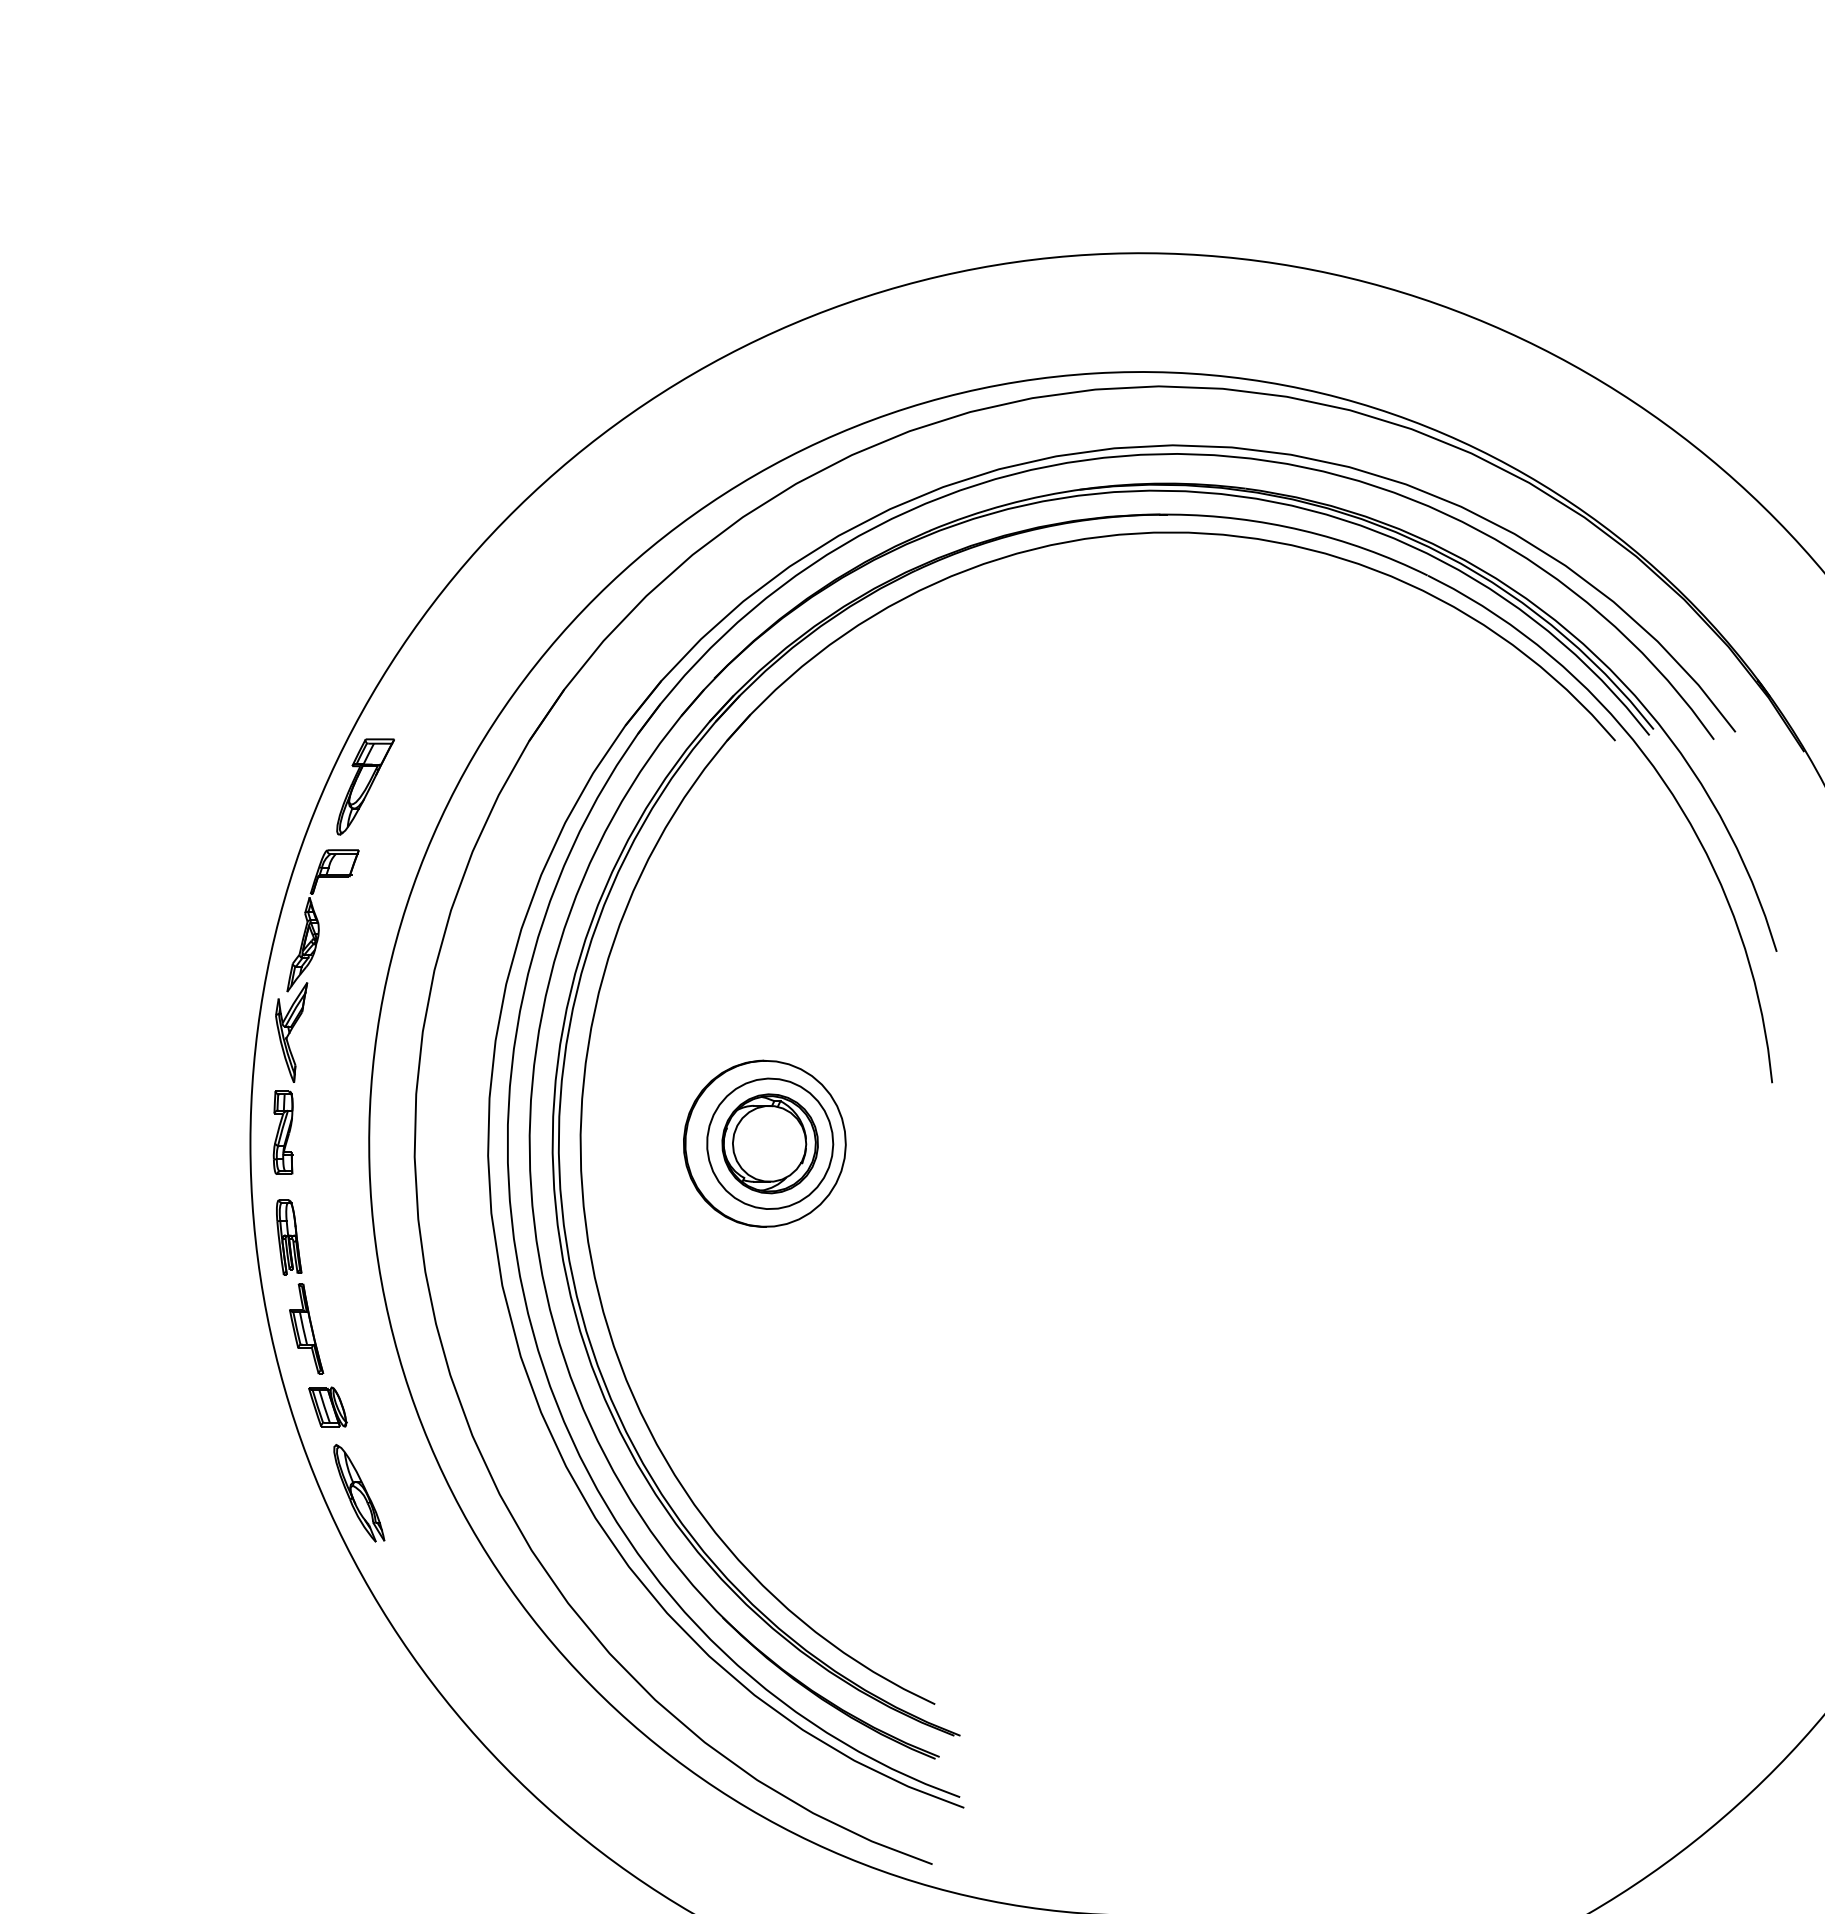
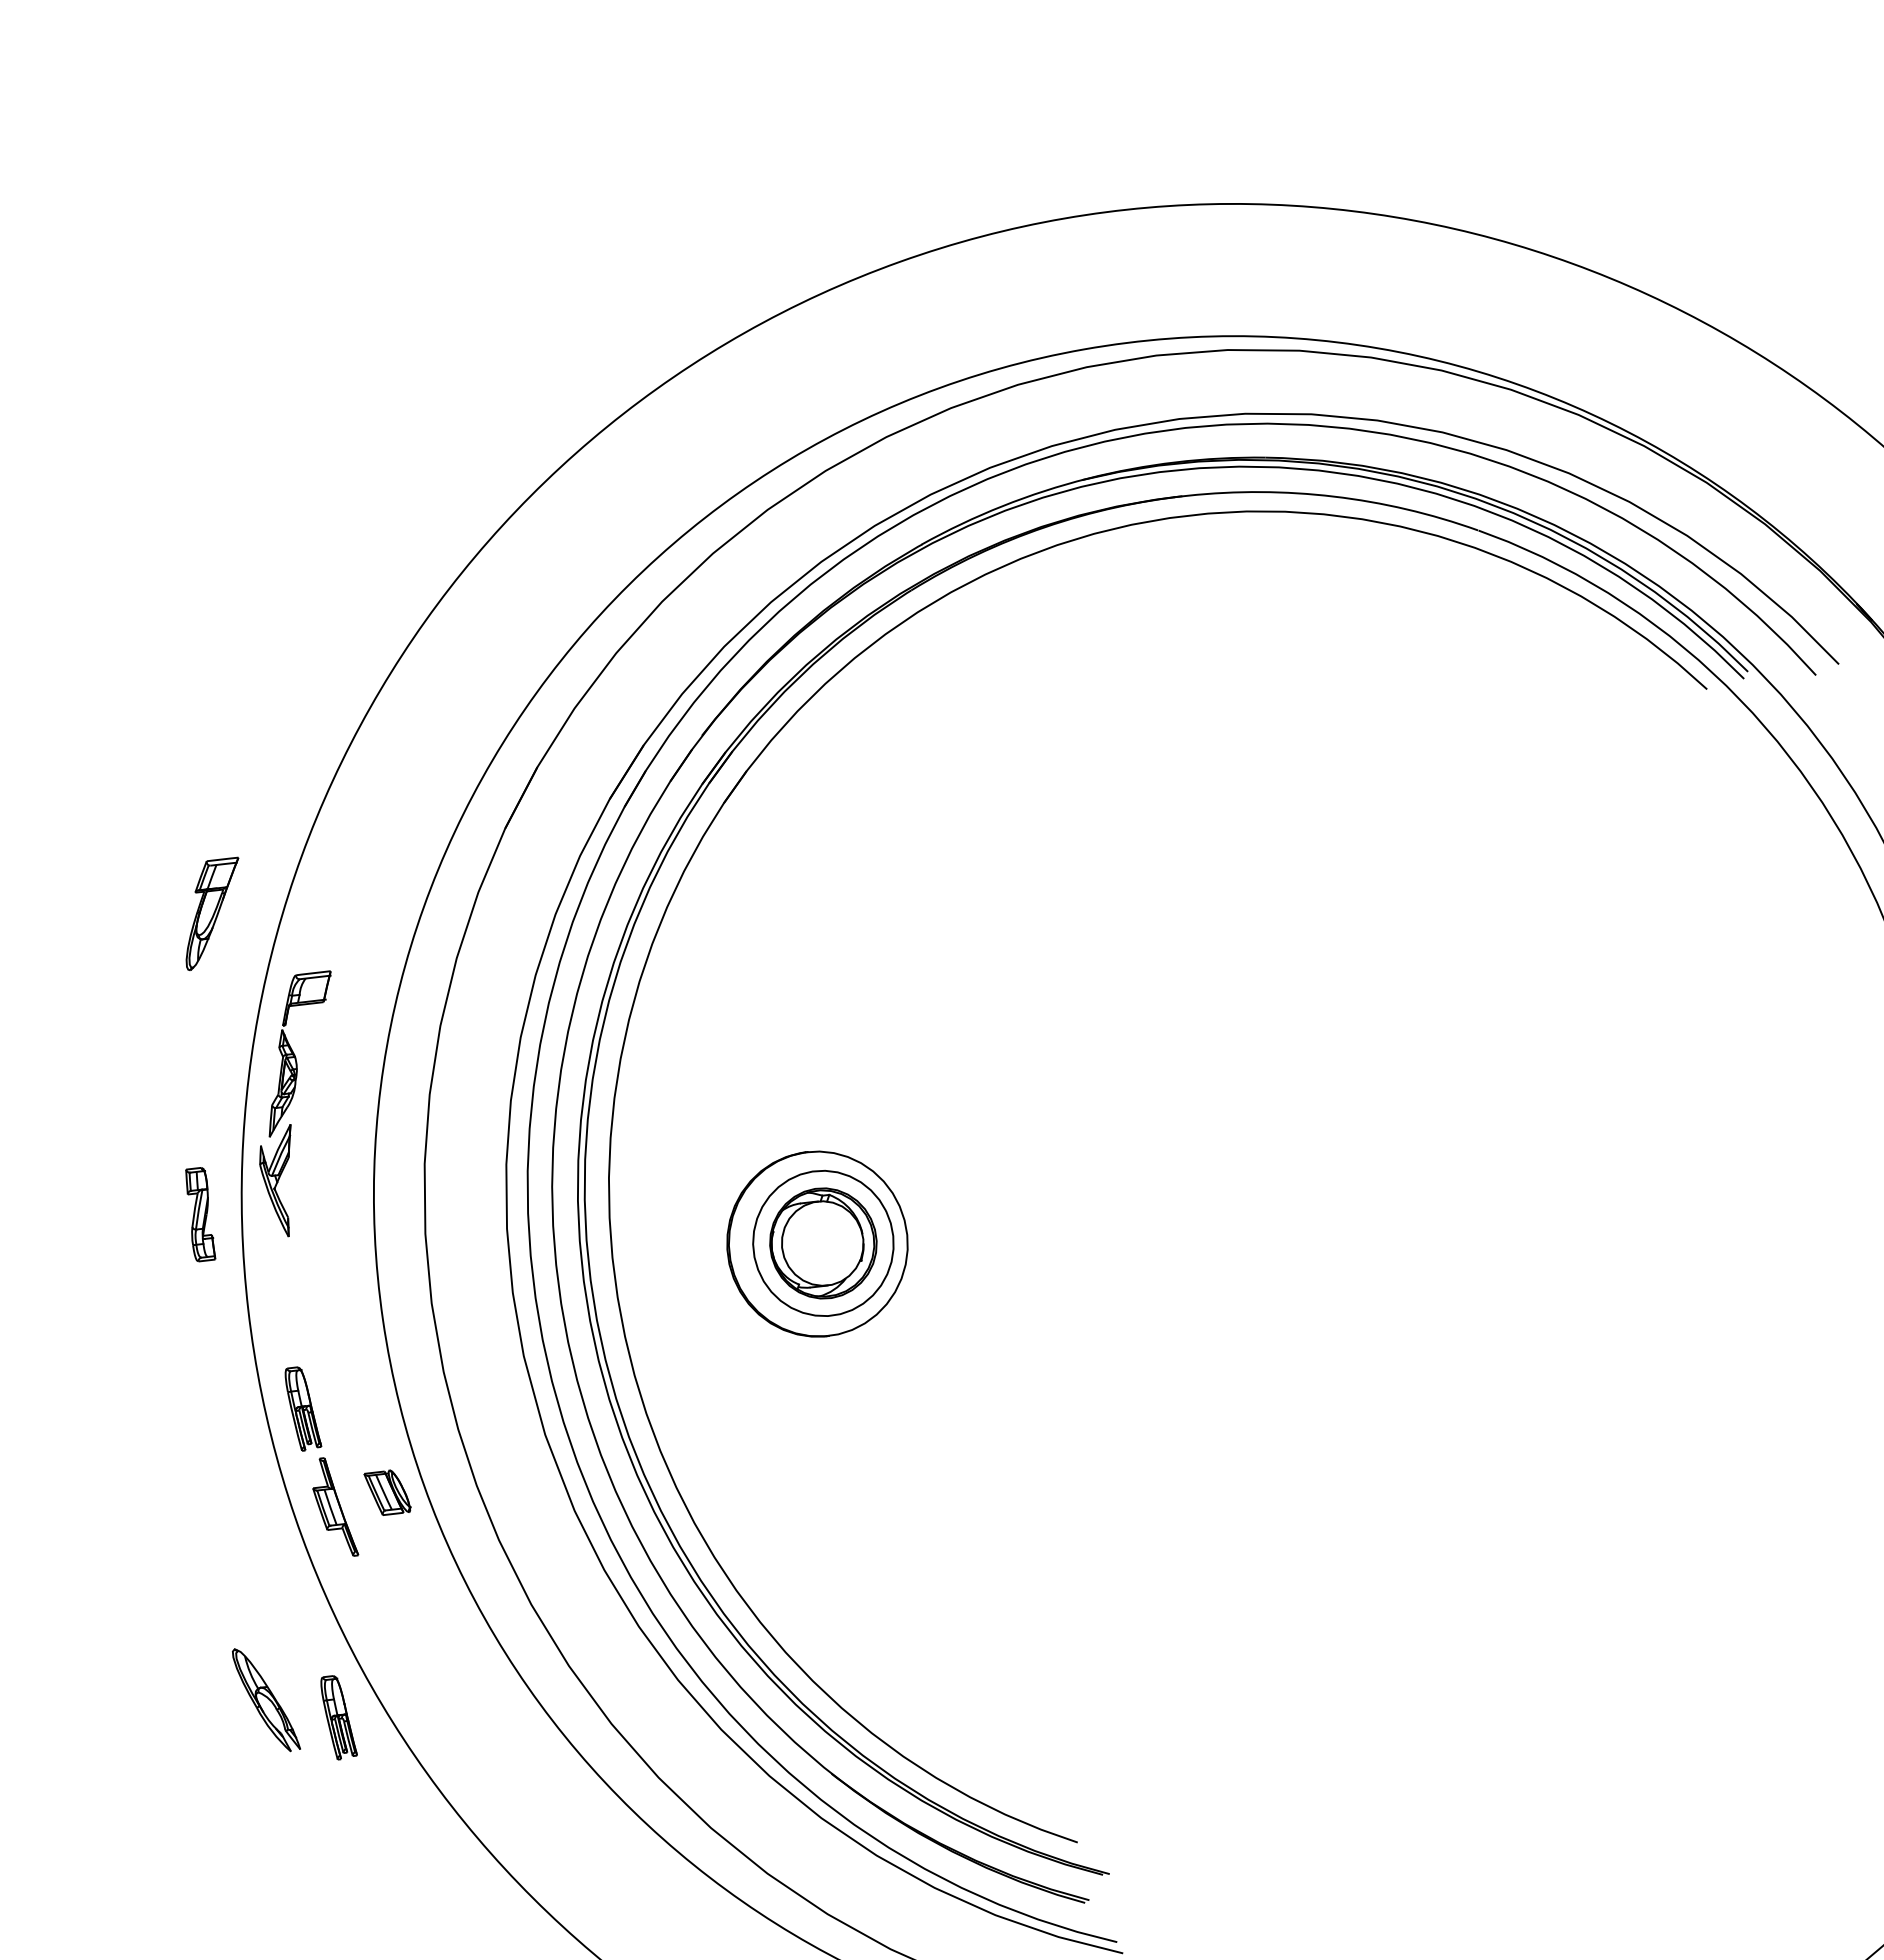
part: (365, 786) -> (212, 913), moved
part: (282, 1132) -> (199, 1214), moved
part: (327, 1406) -> (387, 1492), moved
part: (359, 1493) -> (266, 1699), moved
part: (289, 1516) -> (339, 1717), added

